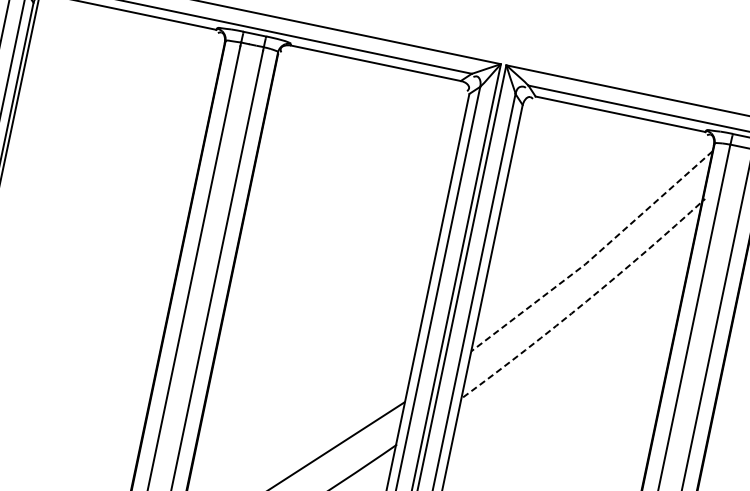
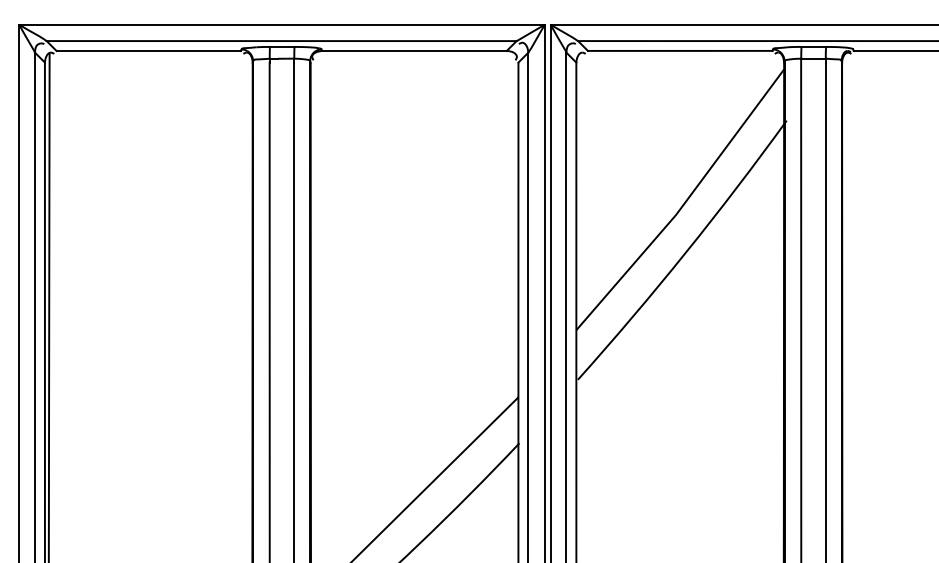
line: (595, 255) -> (684, 203), dashed -> solid
arc: (586, 300) -> (685, 252), dashed -> solid

